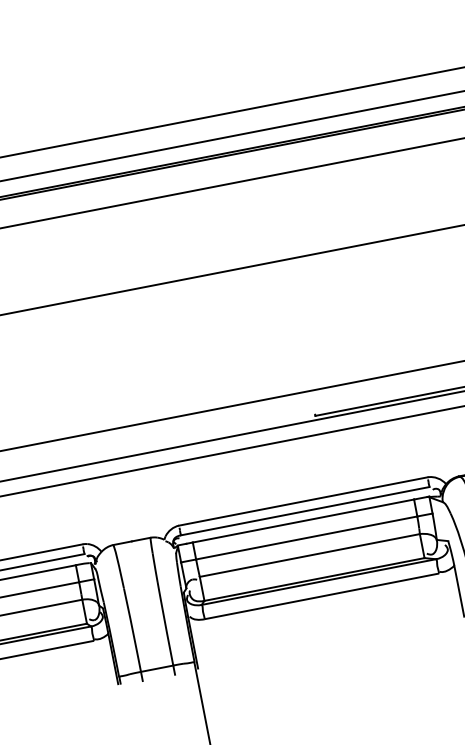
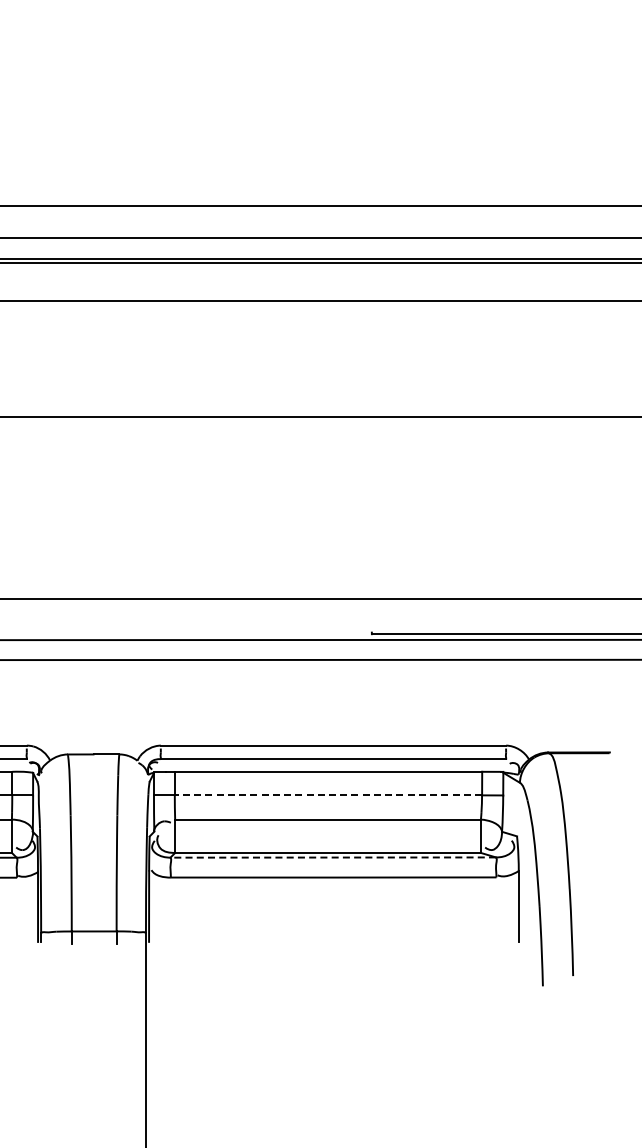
line: (306, 538) -> (328, 795), solid -> dashed
line: (319, 582) -> (333, 857), solid -> dashed

